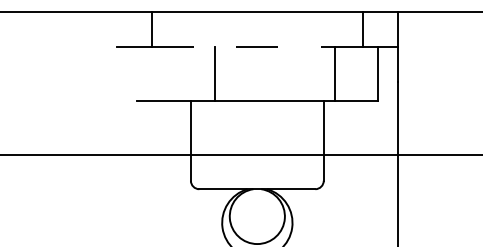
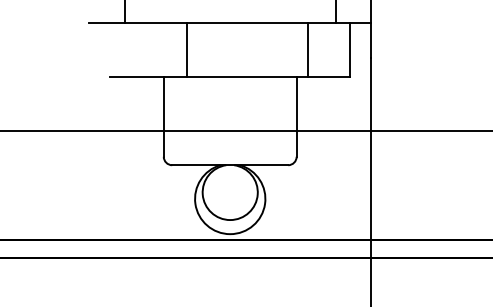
line: (257, 47) -> (230, 23), dashed -> solid

